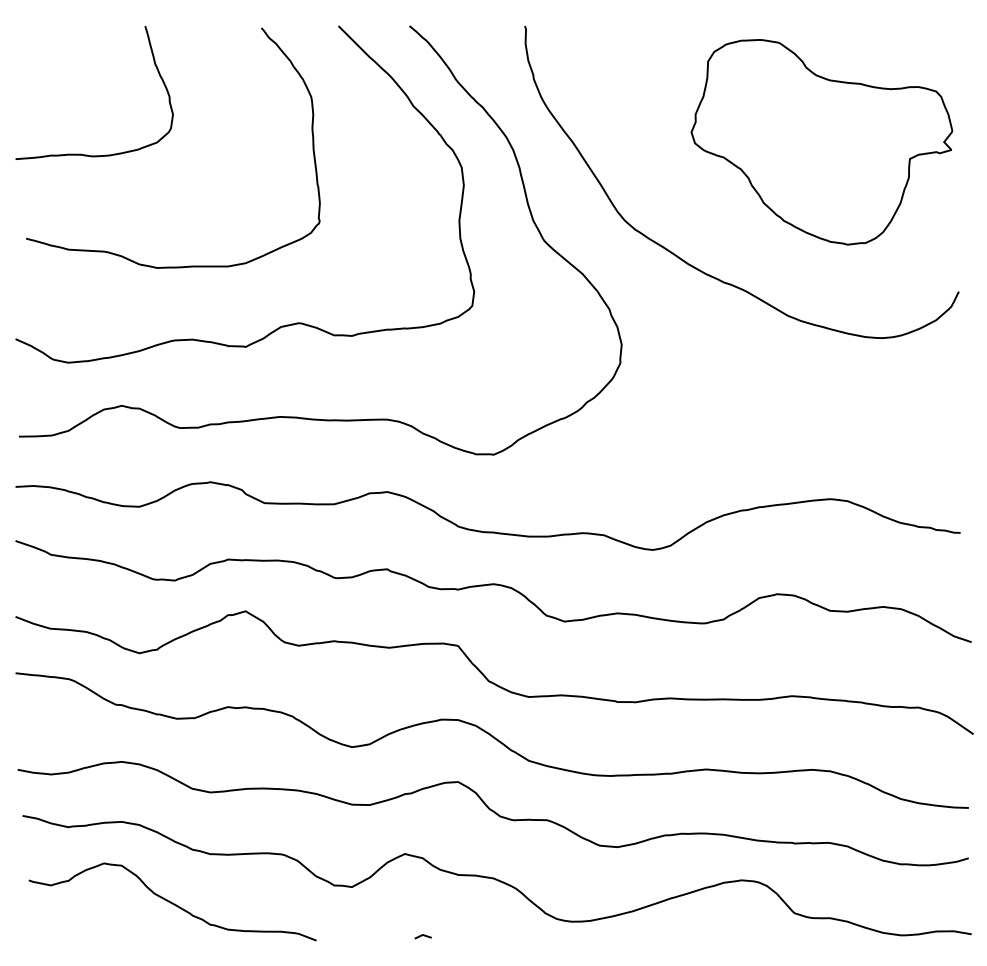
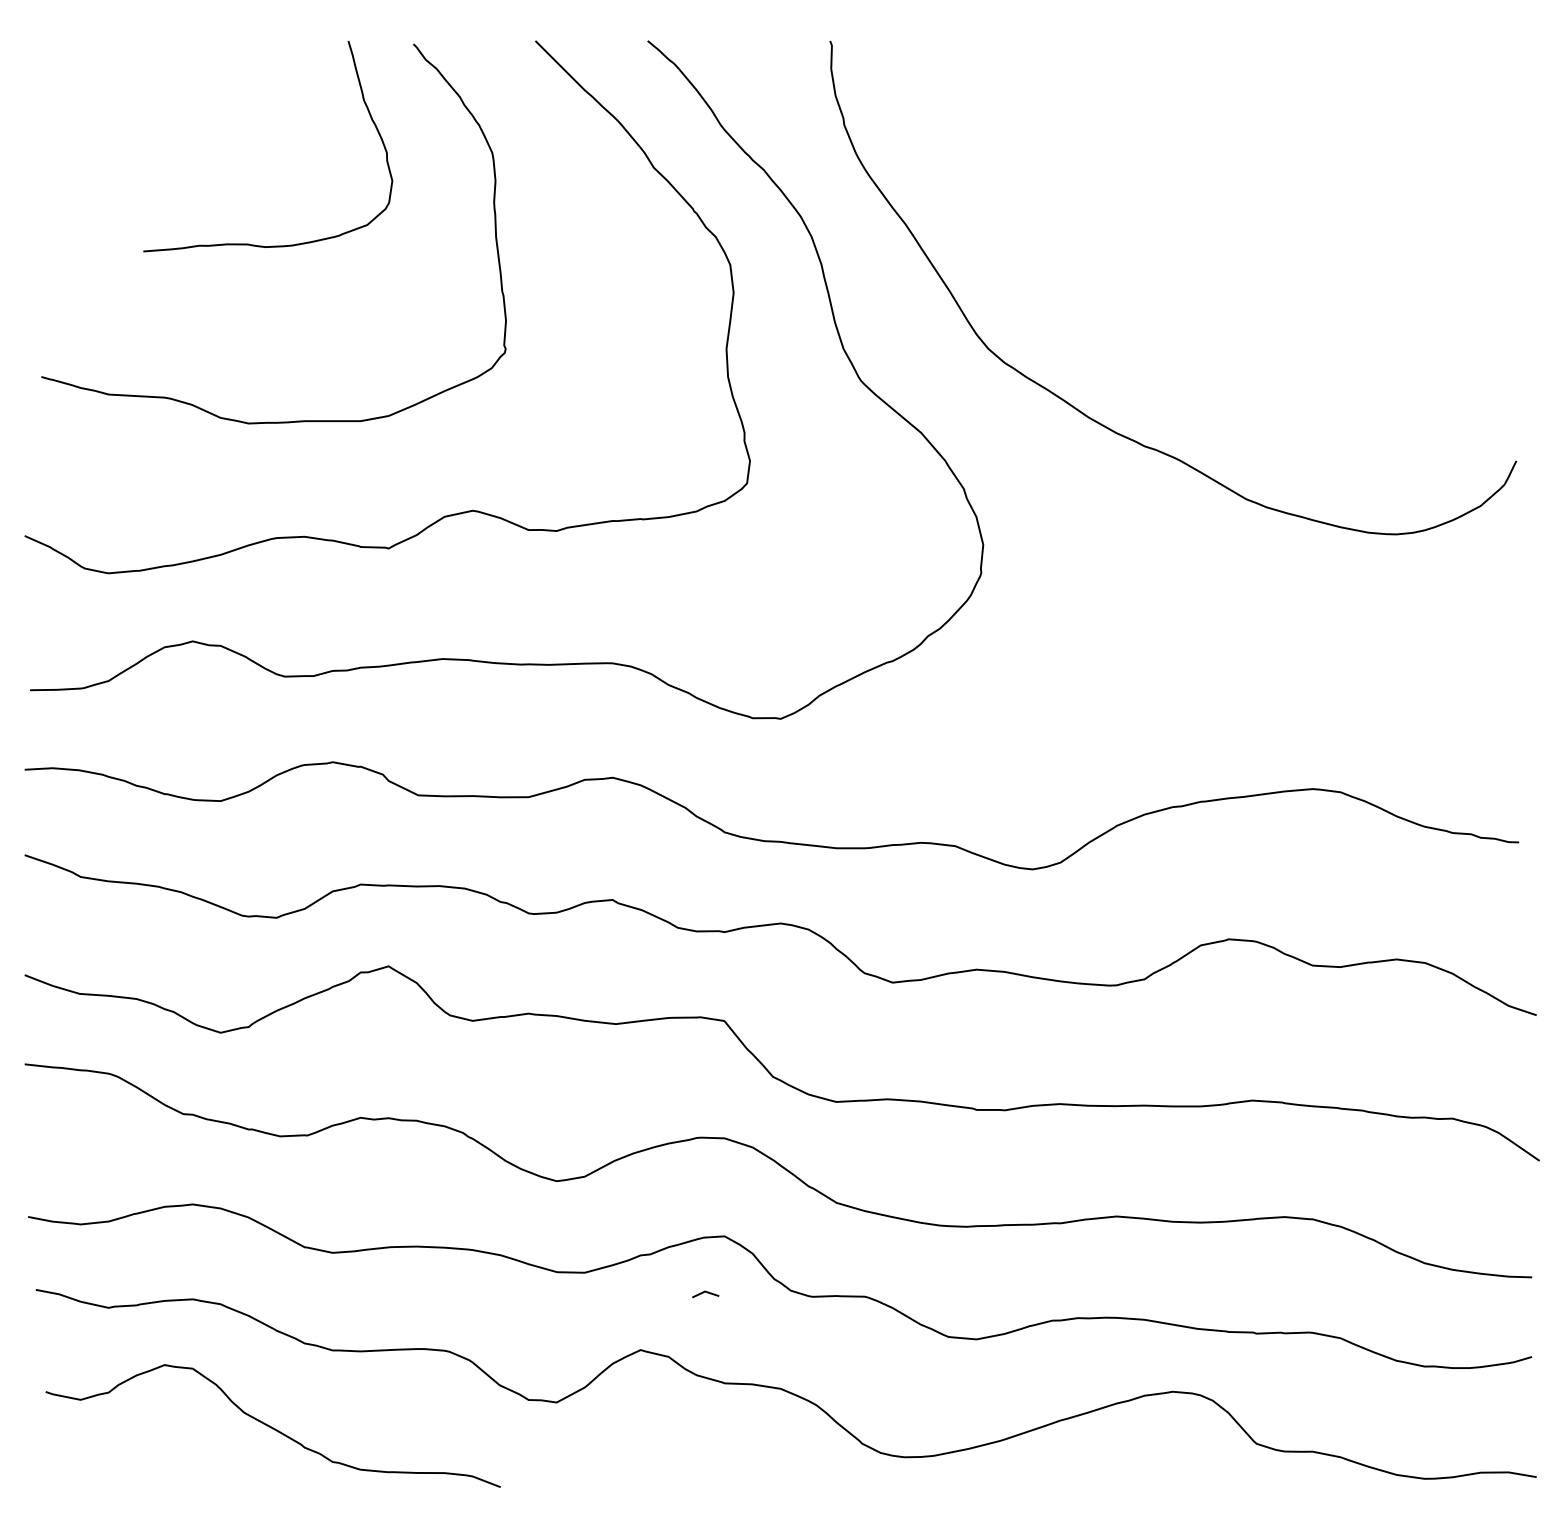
part: (821, 142) -> (1299, 225), removed
curve: (81, 153) -> (247, 242), moved
line: (422, 936) -> (704, 1294), moved

